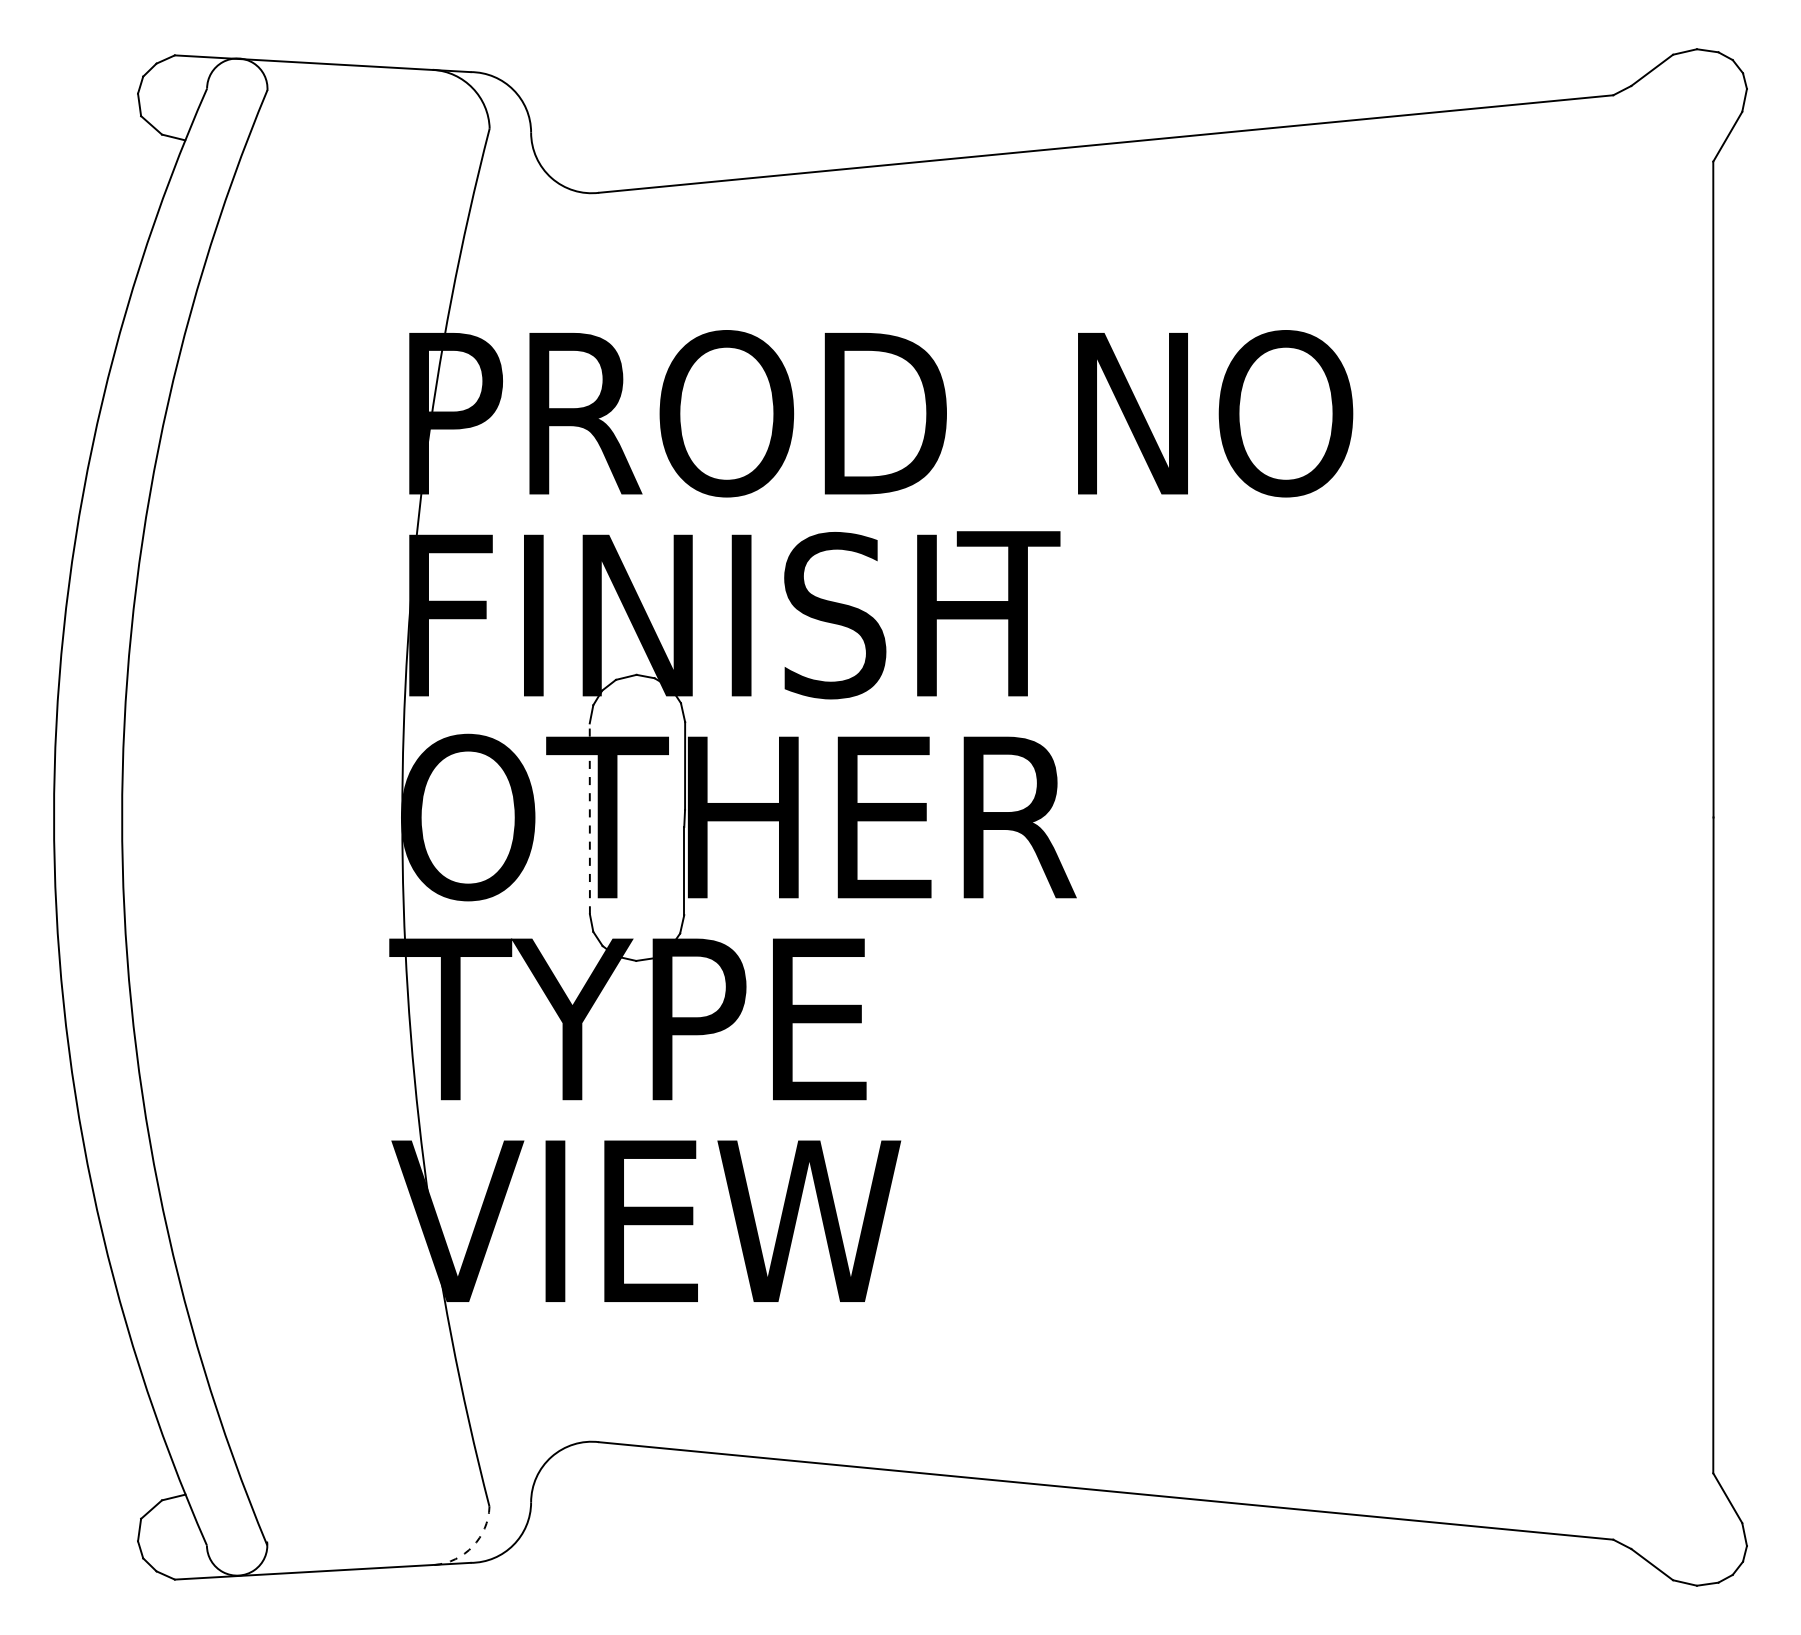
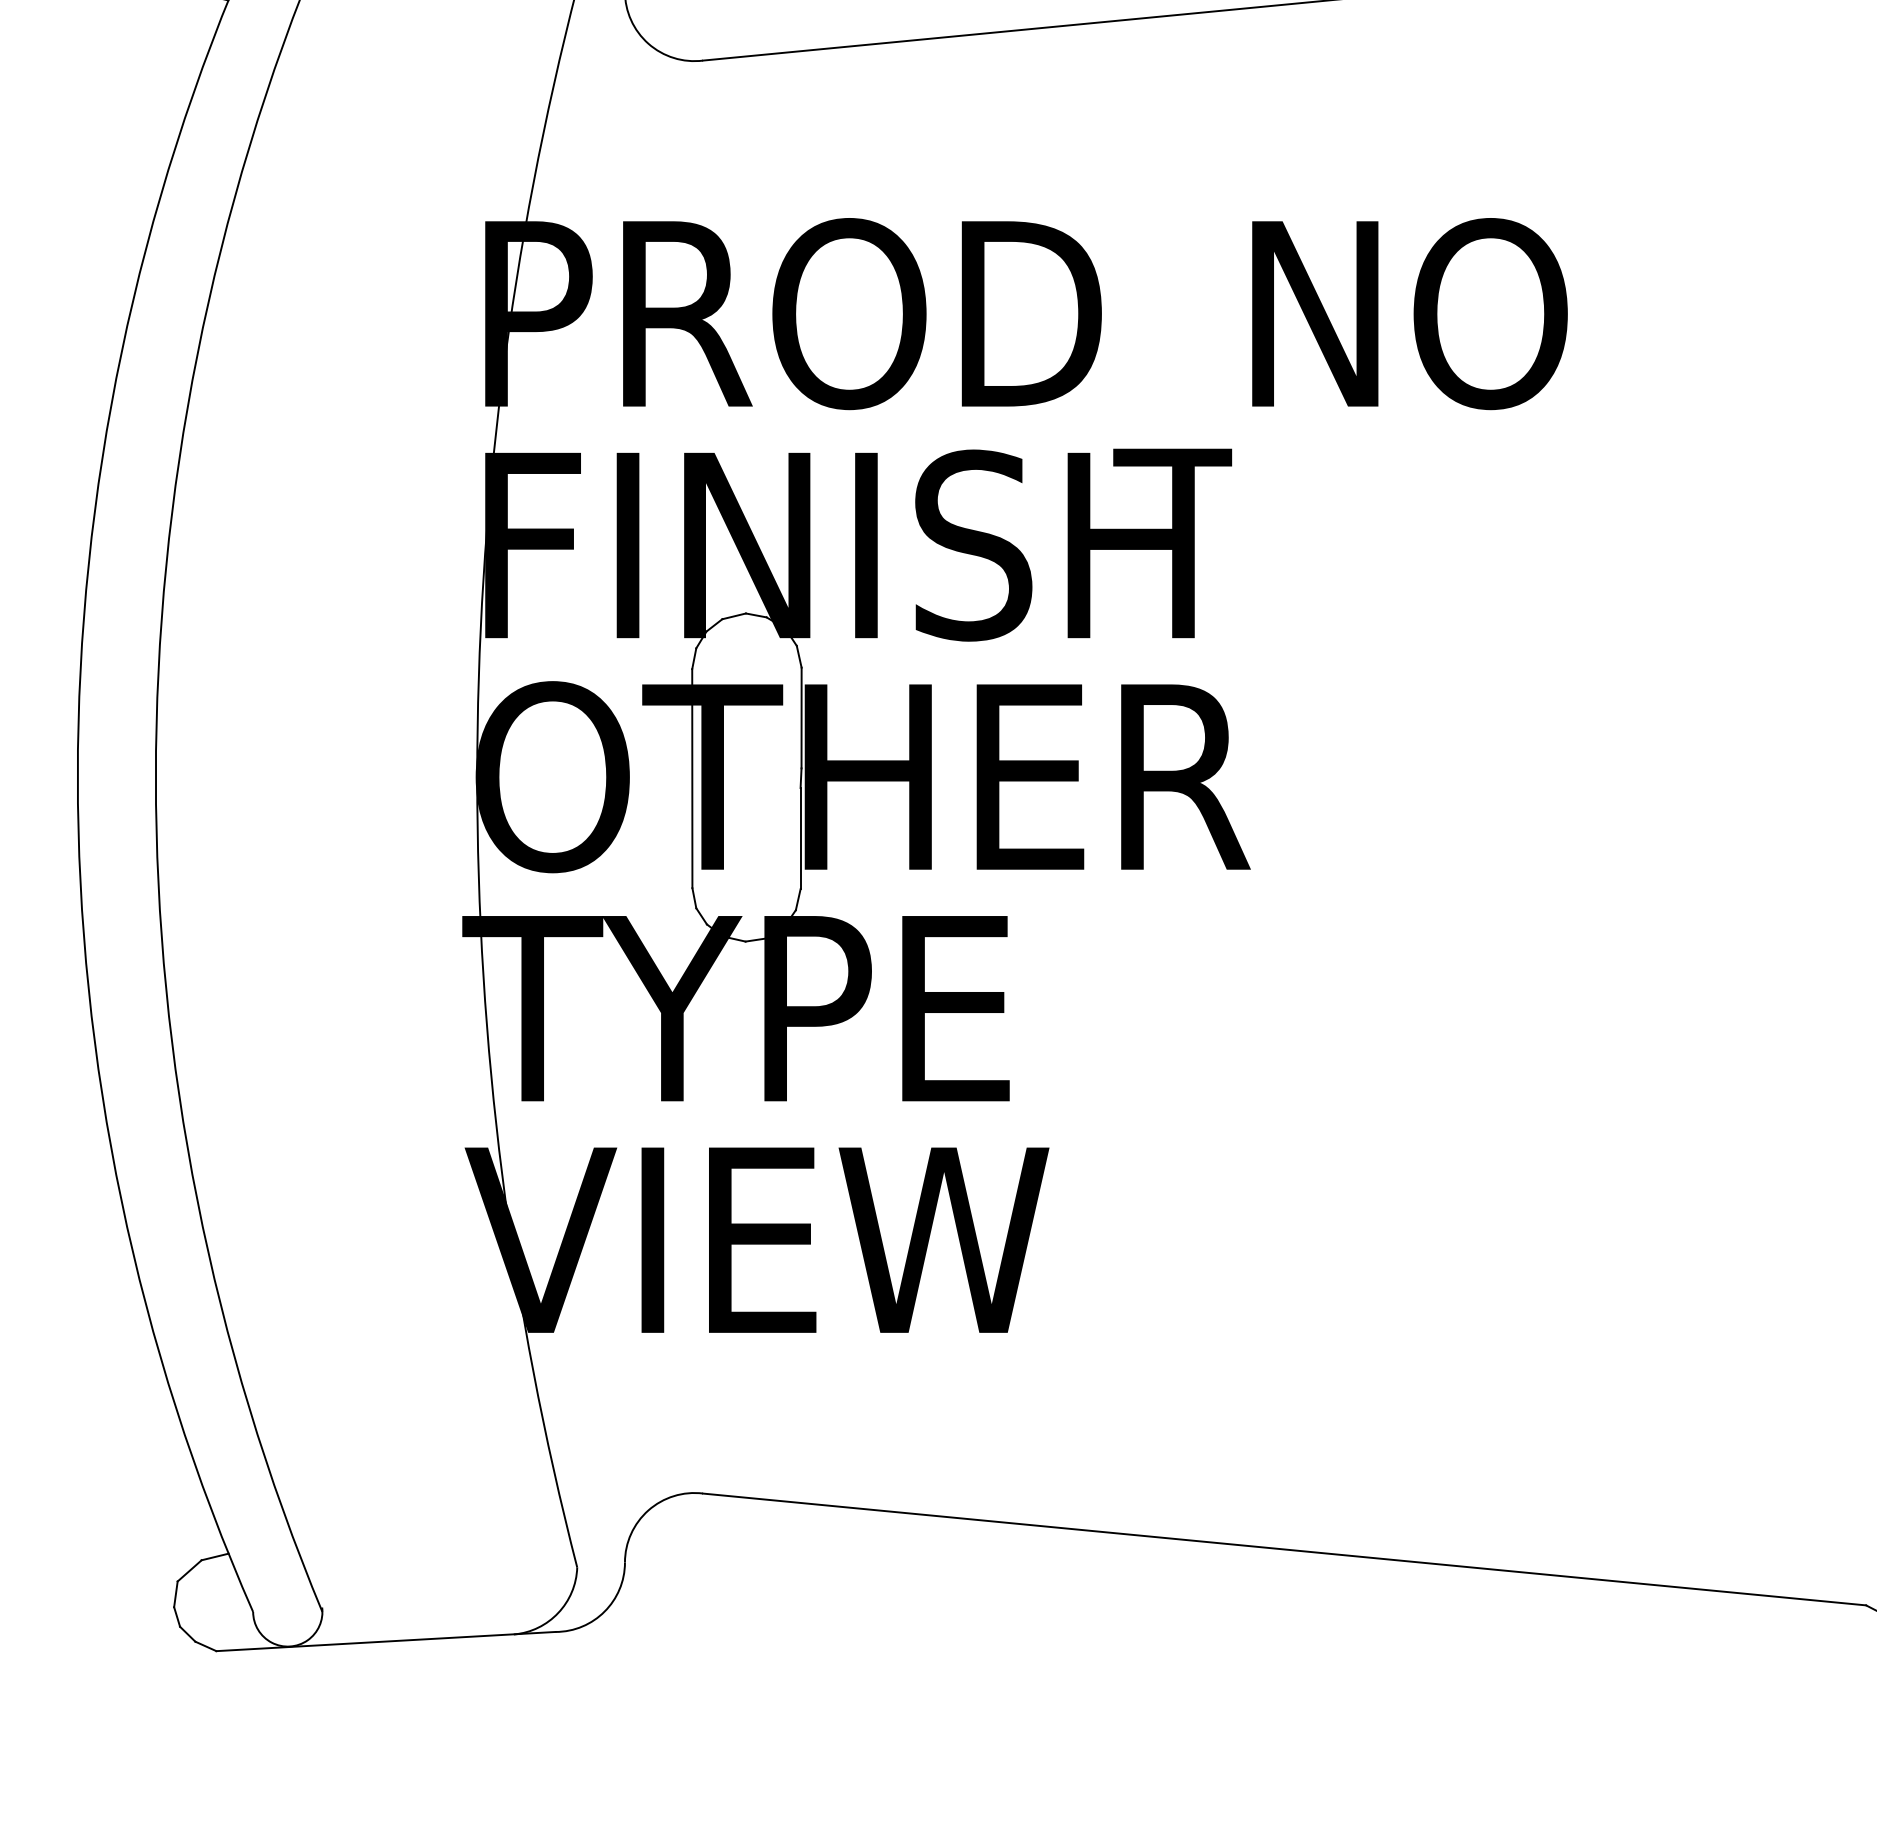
line: (589, 818) -> (691, 778), dashed -> solid
arc: (472, 1546) -> (557, 1613), dashed -> solid

